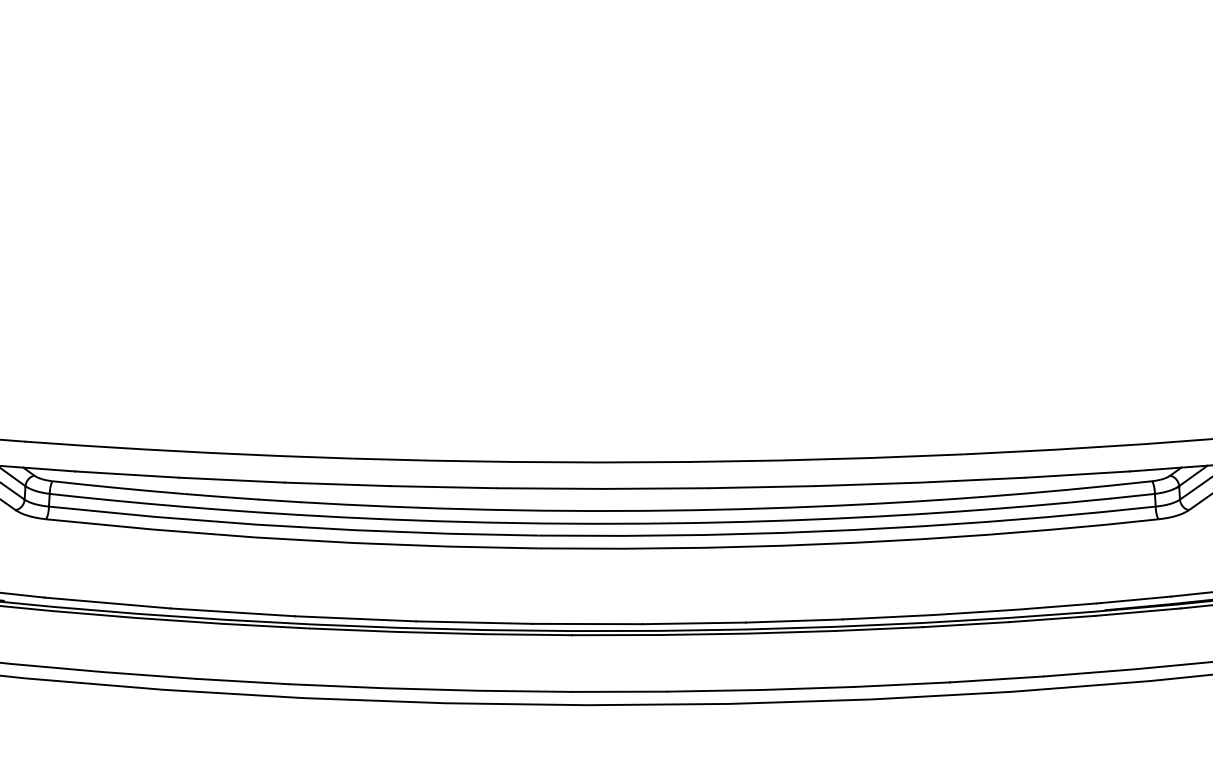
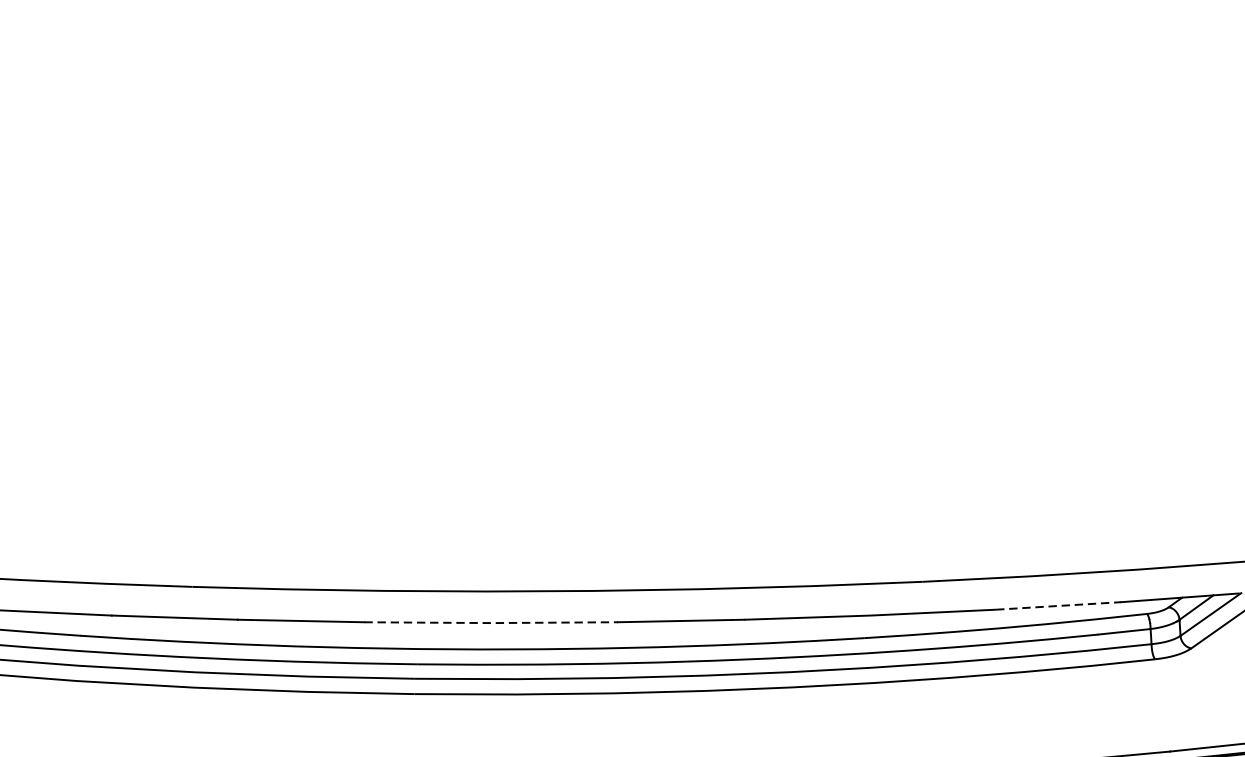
line: (1078, 474) -> (1059, 605), solid -> dashed
line: (602, 488) -> (491, 622), solid -> dashed

